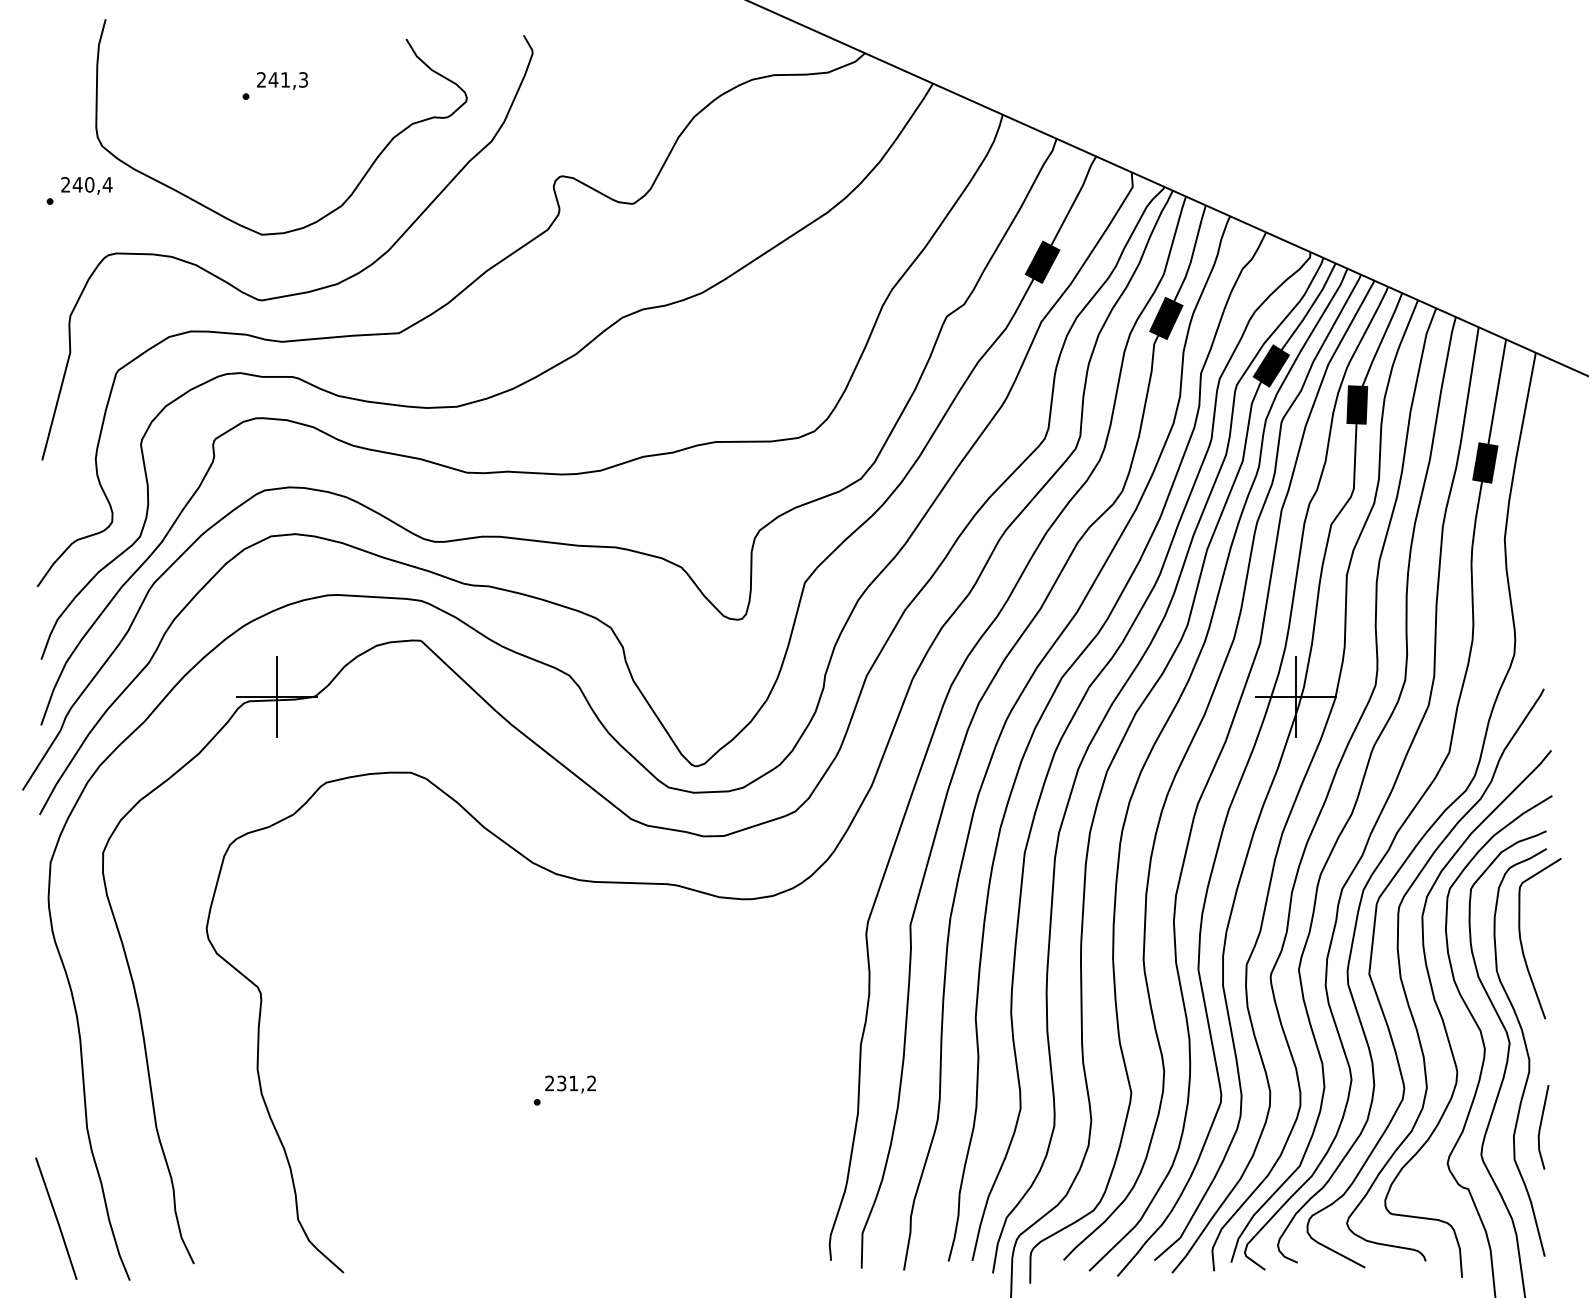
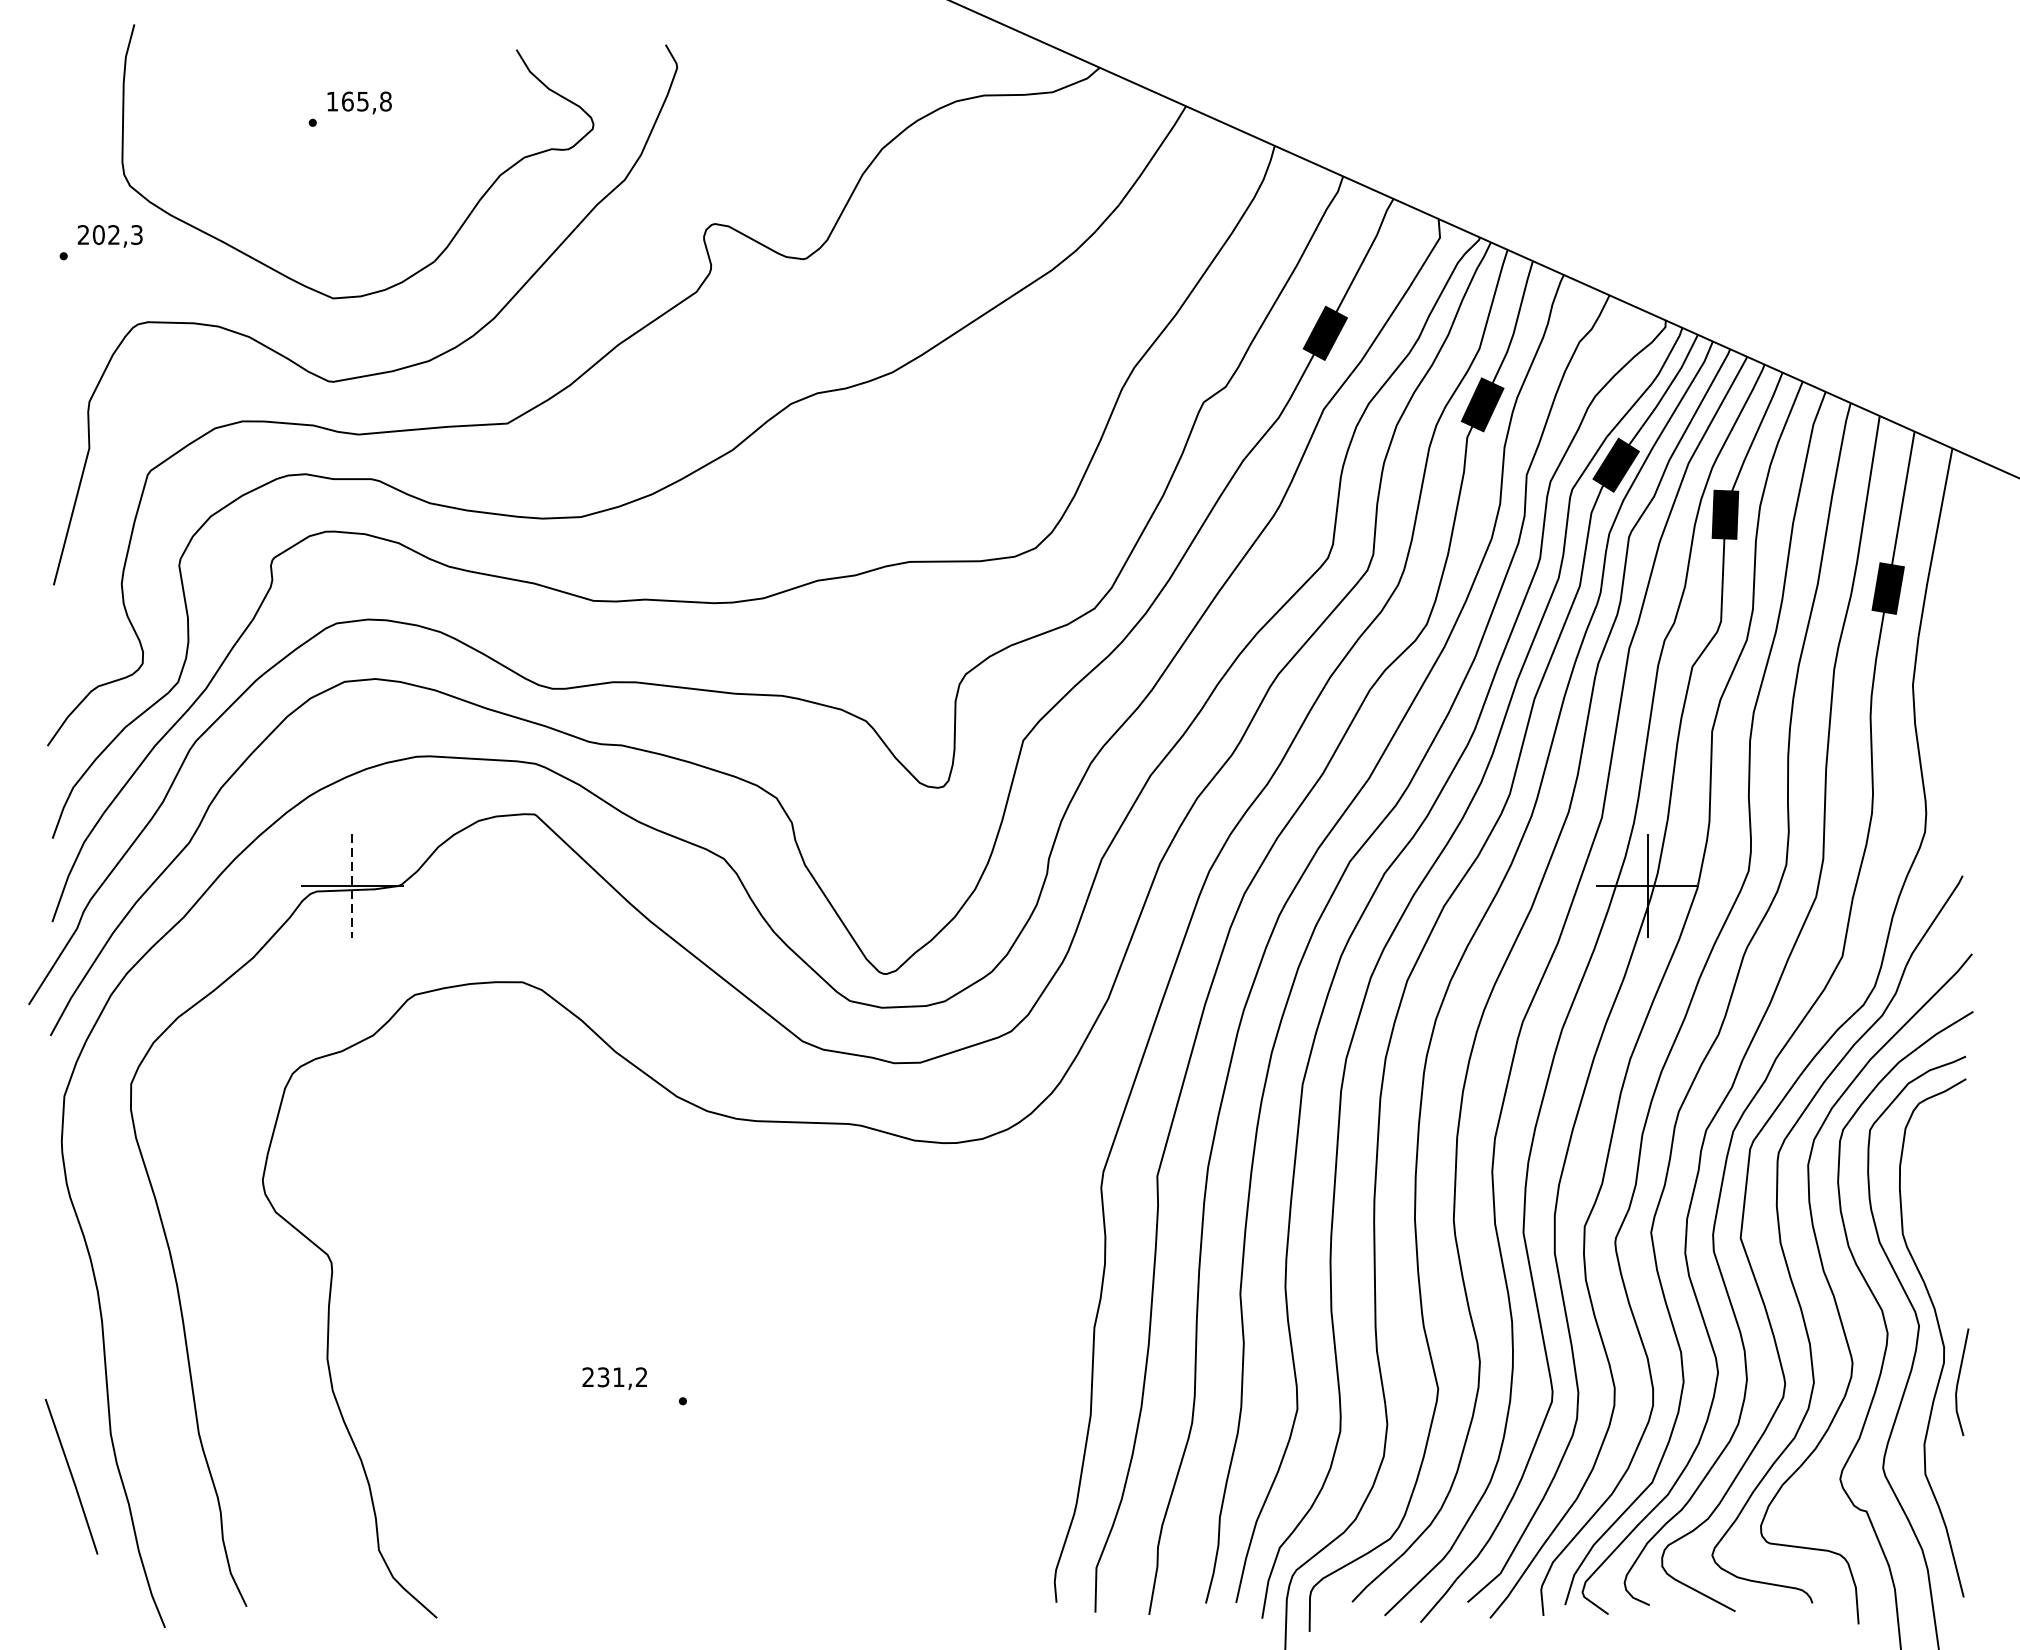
text: (282, 79) -> (359, 101), 241,3 -> 165,8
text: (92, 184) -> (117, 234), 240,4 -> 202,3
line: (277, 696) -> (352, 885), solid -> dashed
curve: (1522, 943) -> (1935, 1199), removed
text: (570, 1084) -> (614, 1378), moved
line: (1541, 1126) -> (1959, 1381), moved
line: (56, 1218) -> (71, 1476), moved

